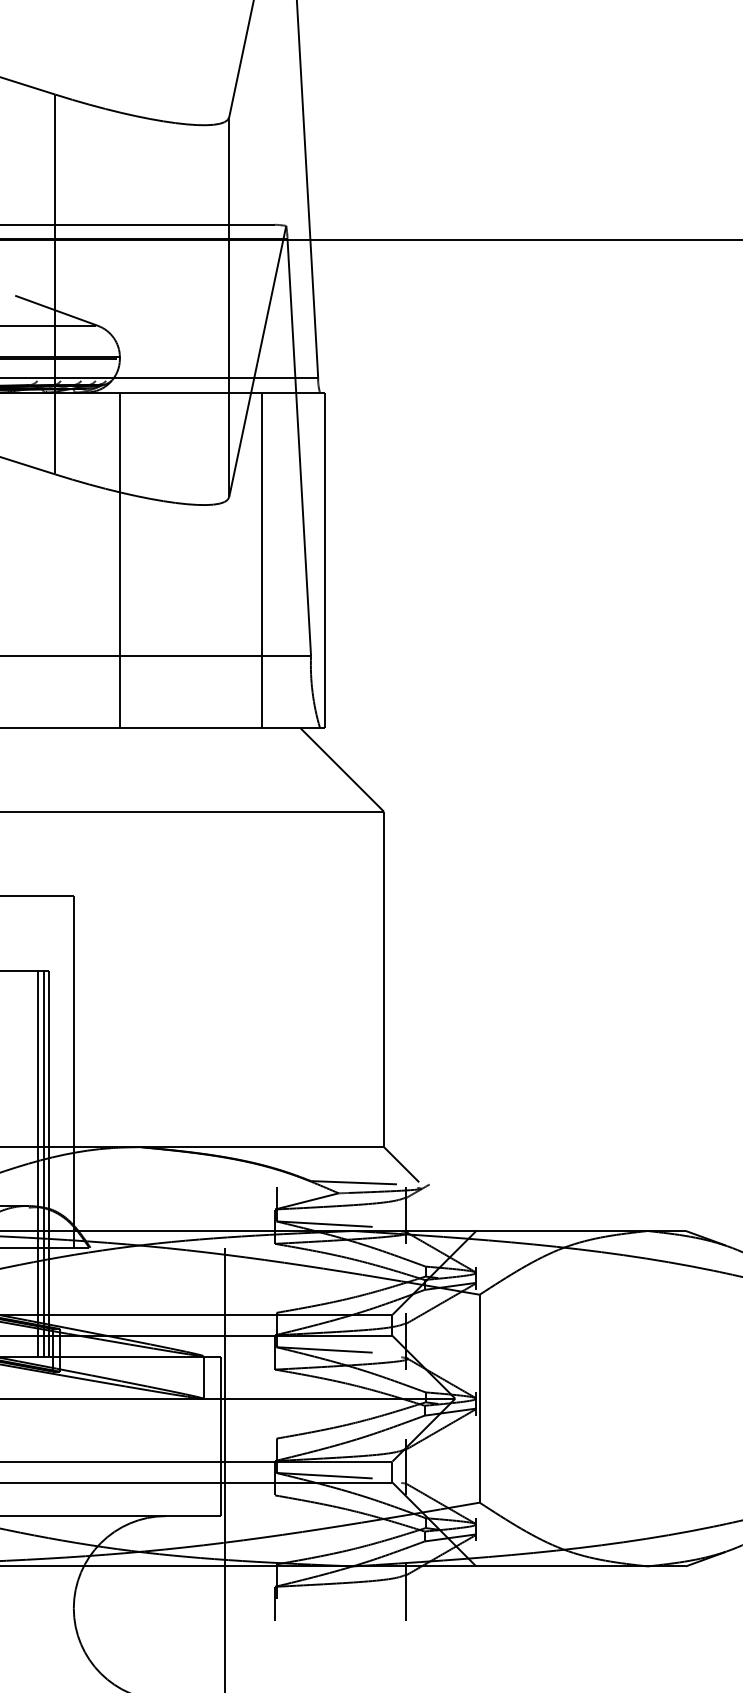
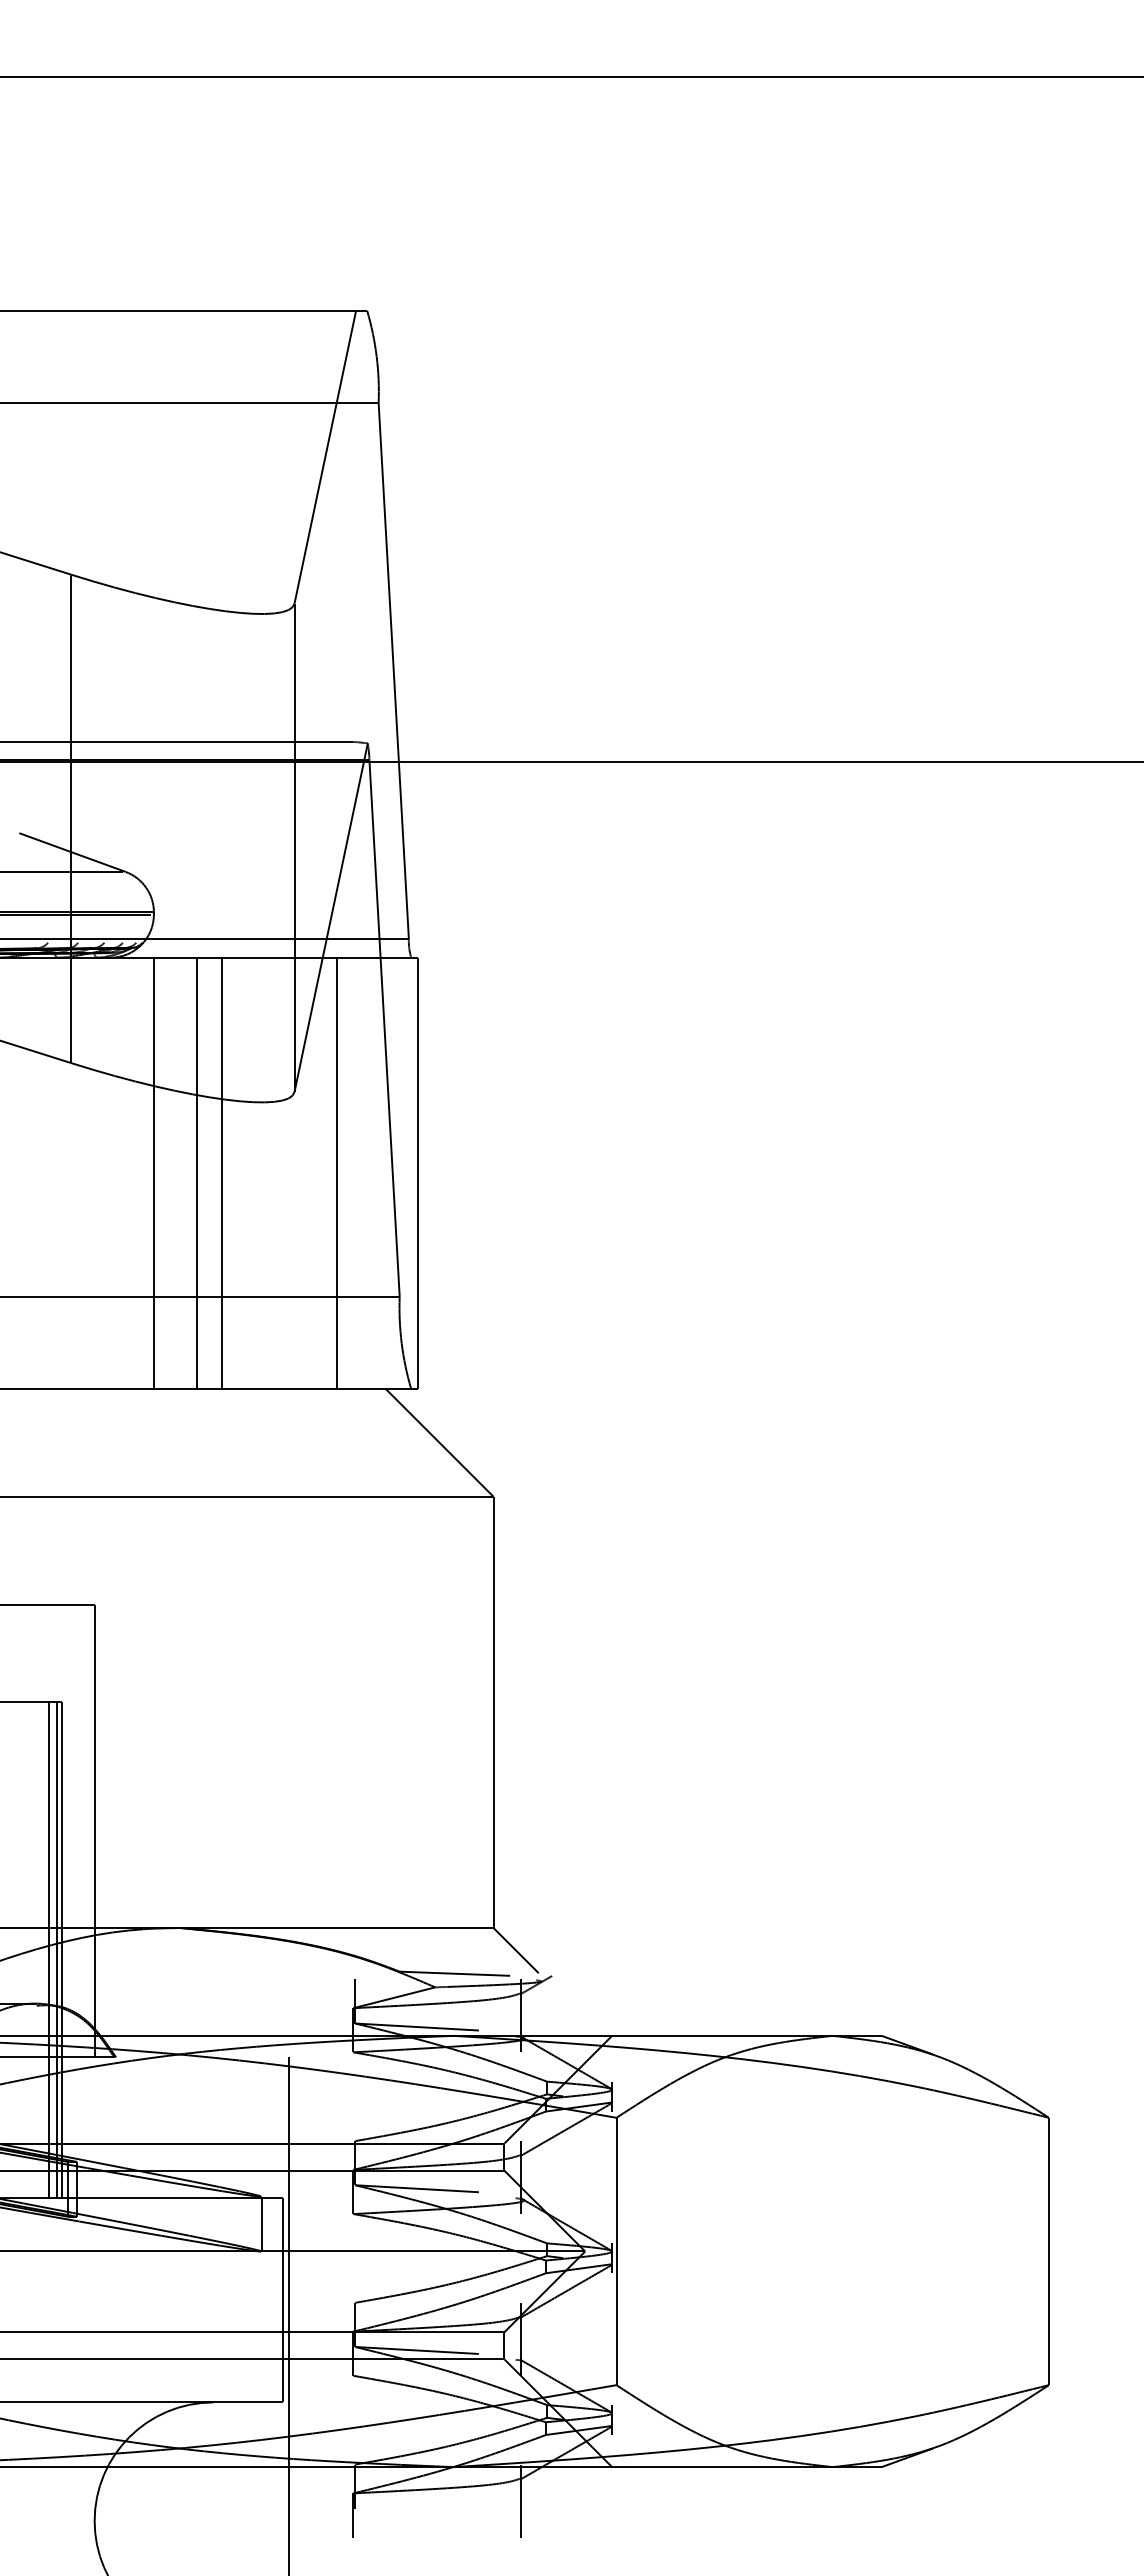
line: (153, 559) -> (196, 1172), added
line: (173, 559) -> (222, 1172), added

